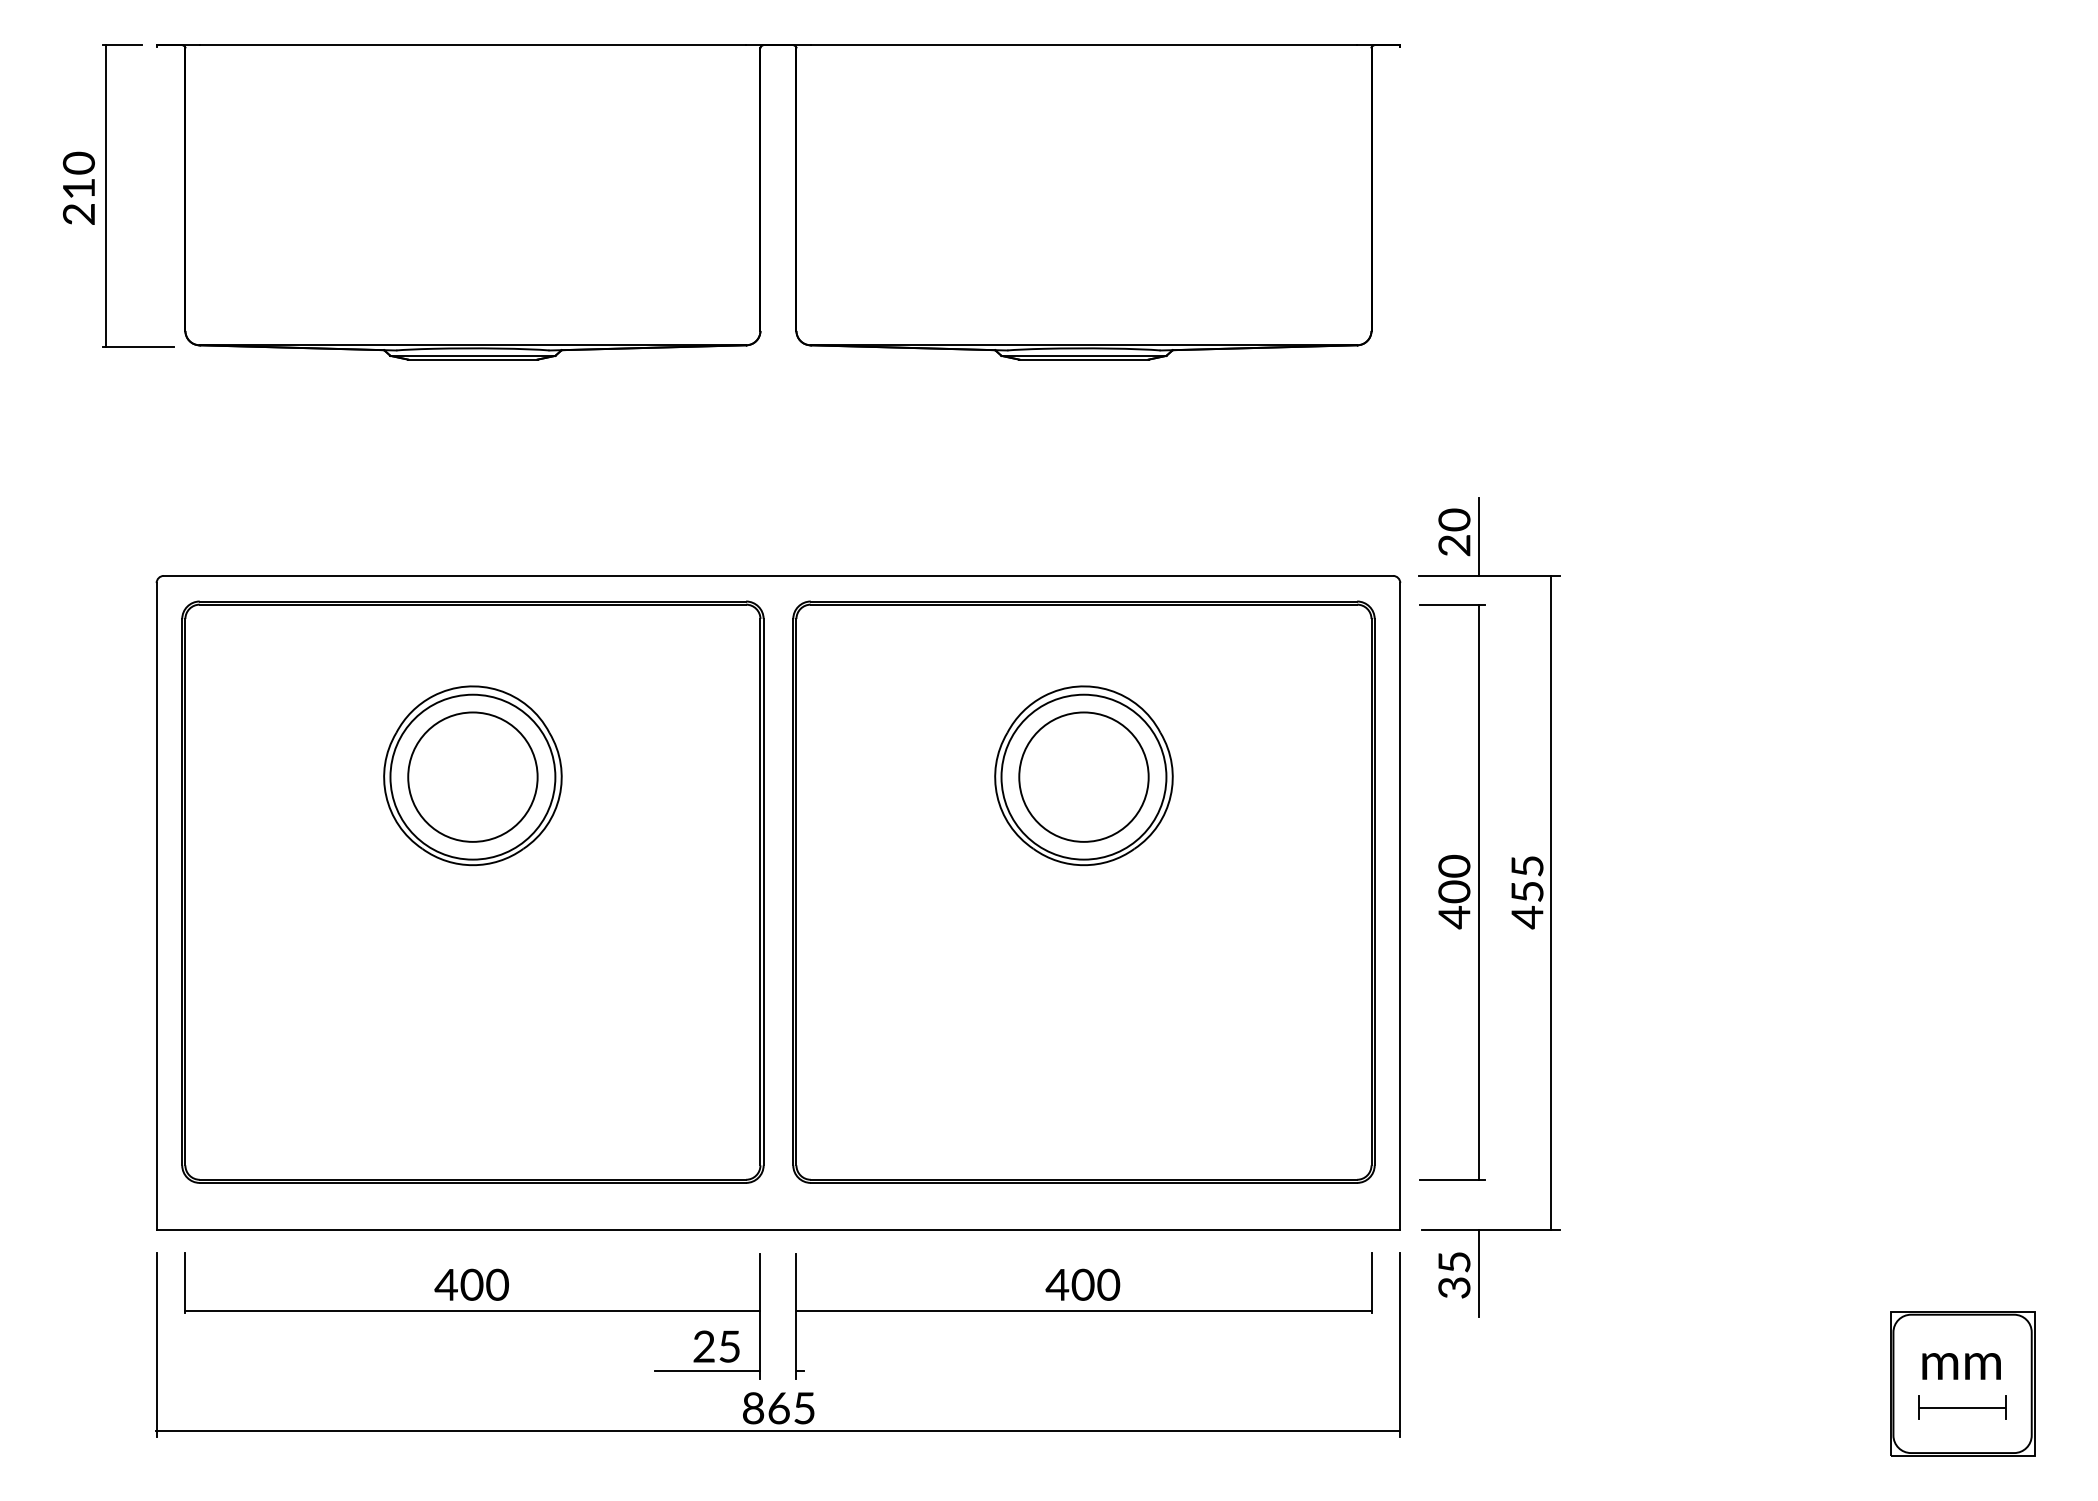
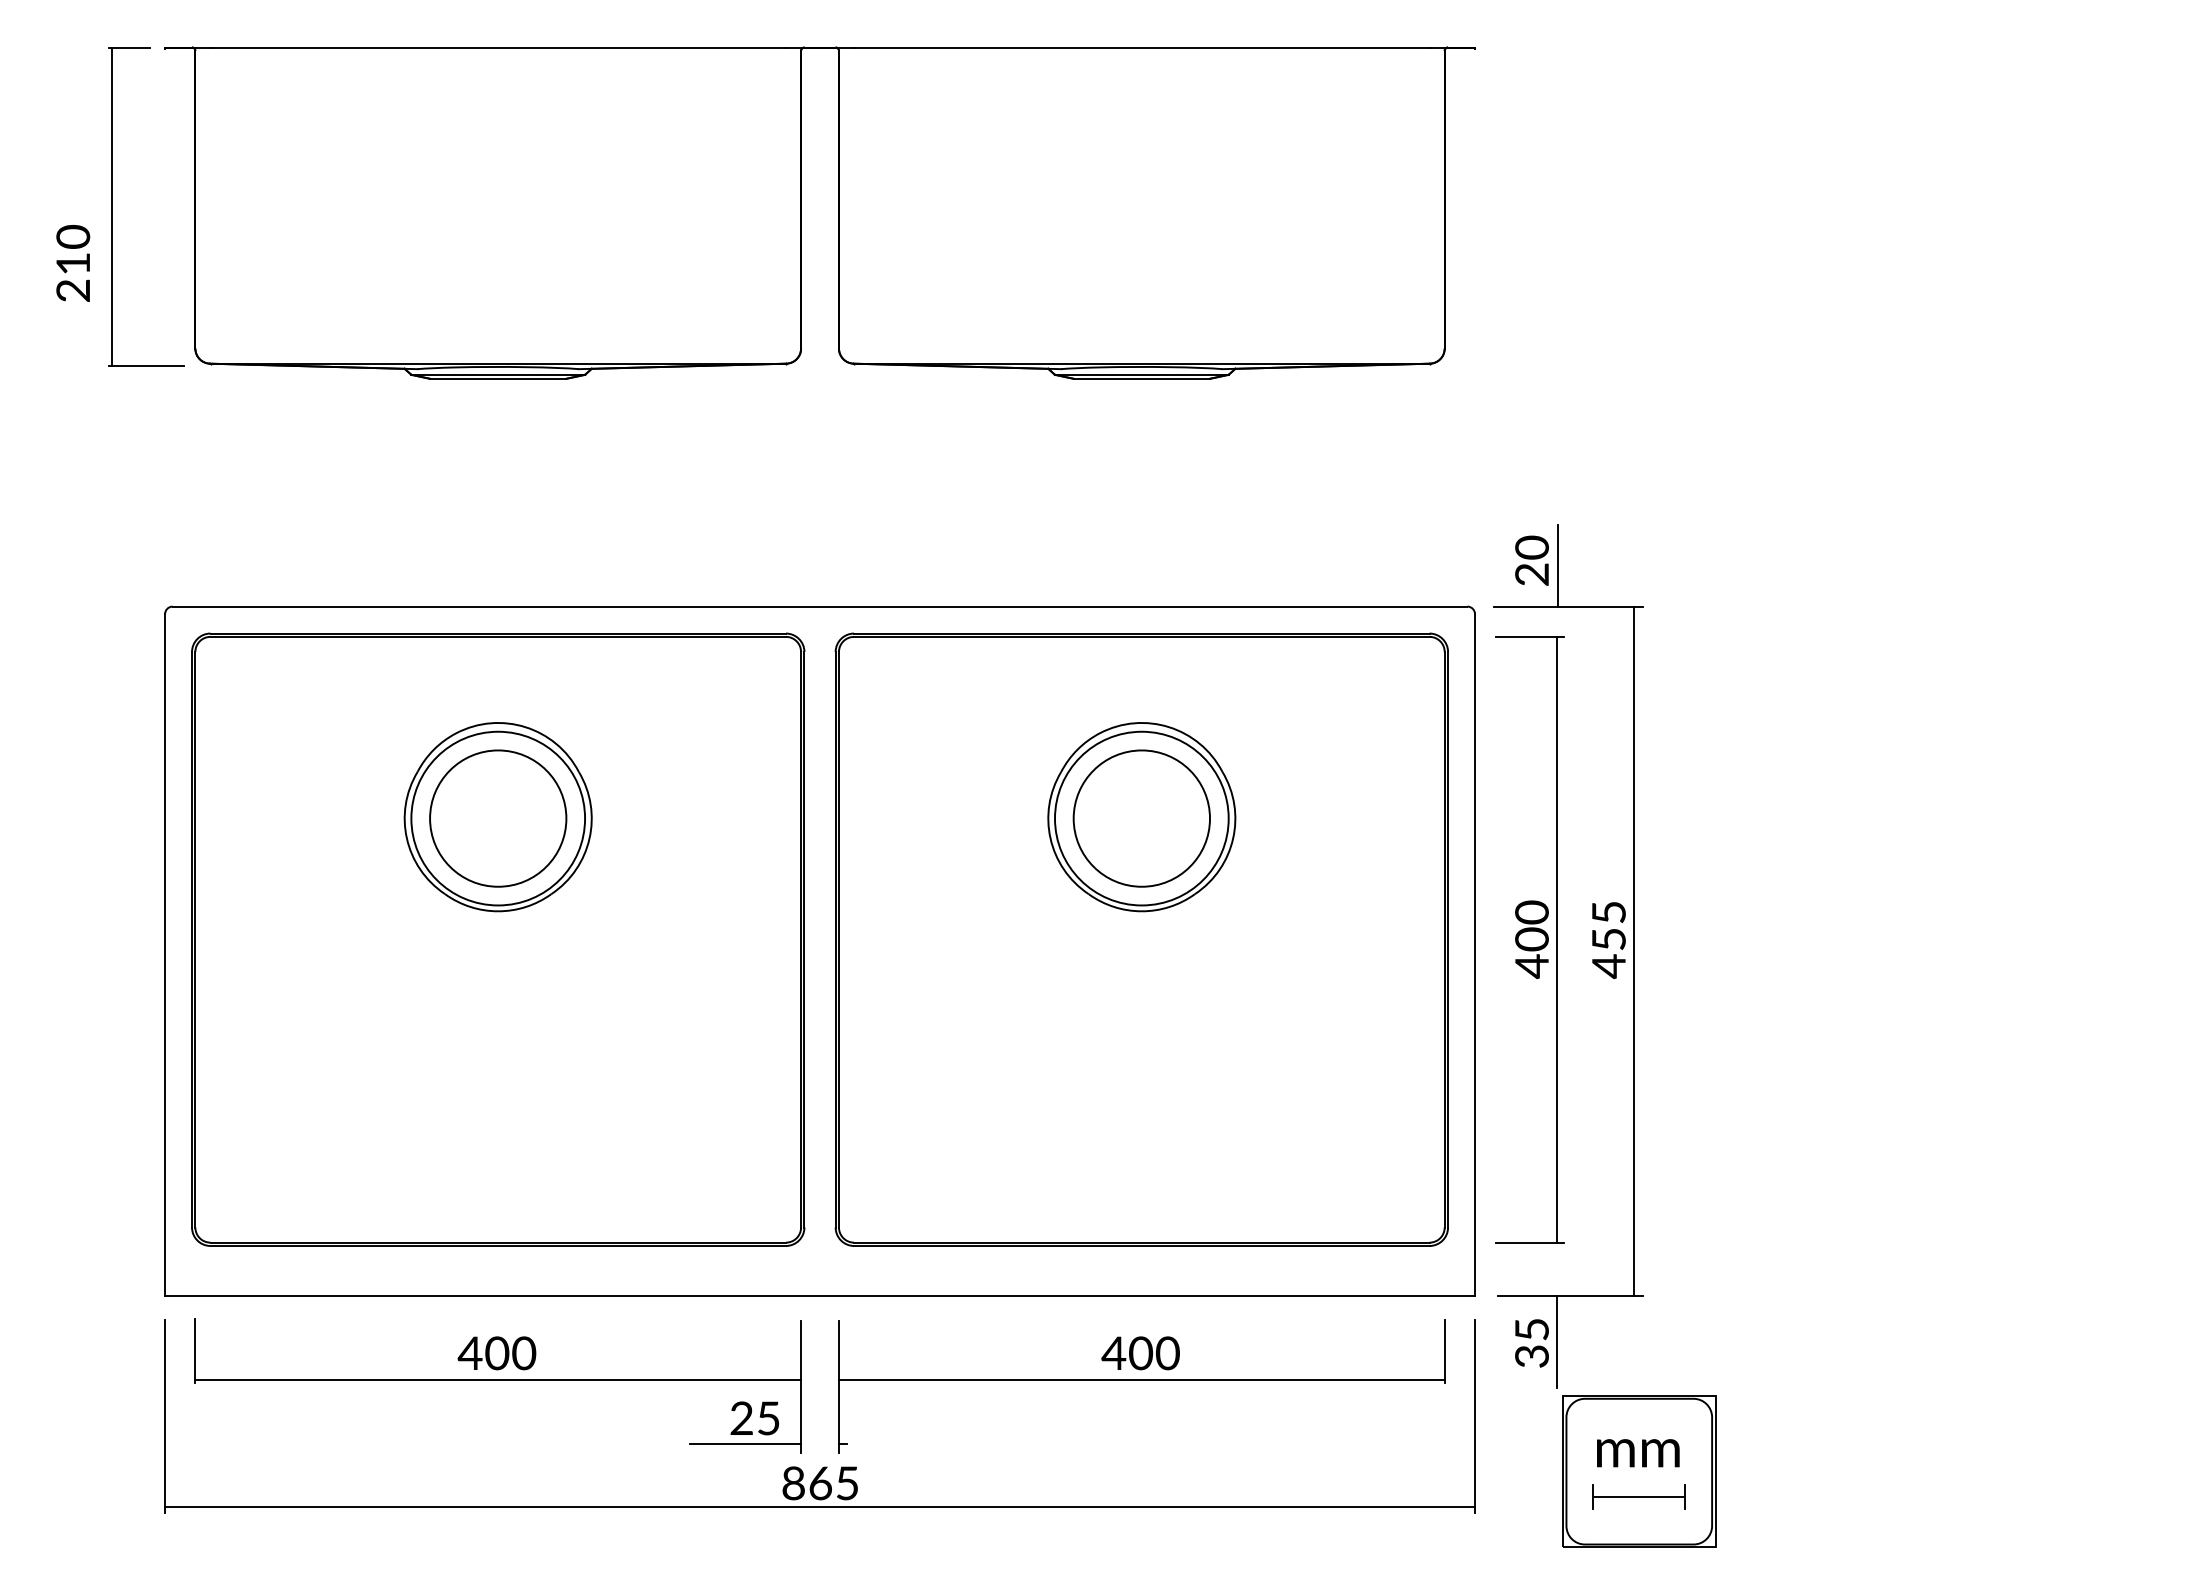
text: (79, 188) -> (73, 263), moved
part: (1962, 1383) -> (1639, 1471), moved

